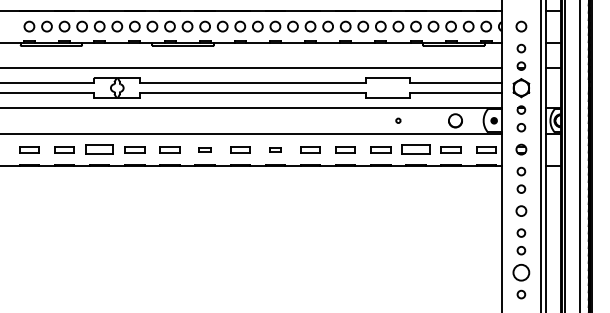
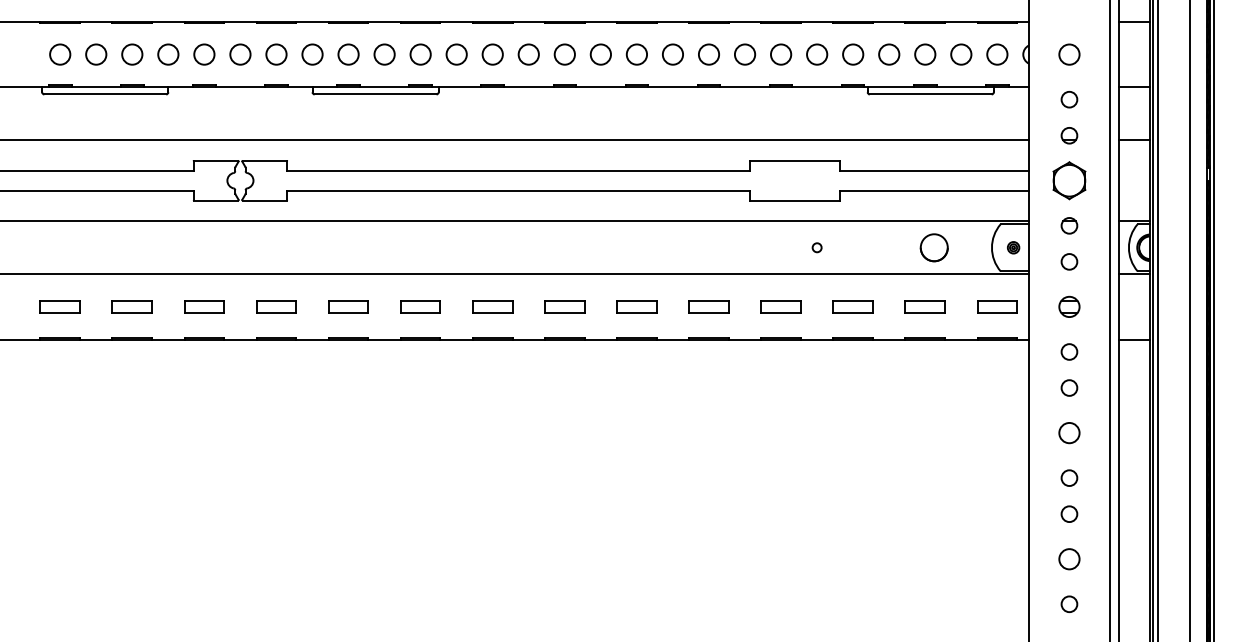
part: (99, 149) -> (203, 306), size x0.71
part: (204, 149) -> (419, 306), size x1.67
part: (275, 149) -> (564, 306), size x1.67
part: (415, 149) -> (852, 306), size x0.71
circle: (521, 272) -> (1069, 558), size x0.62

